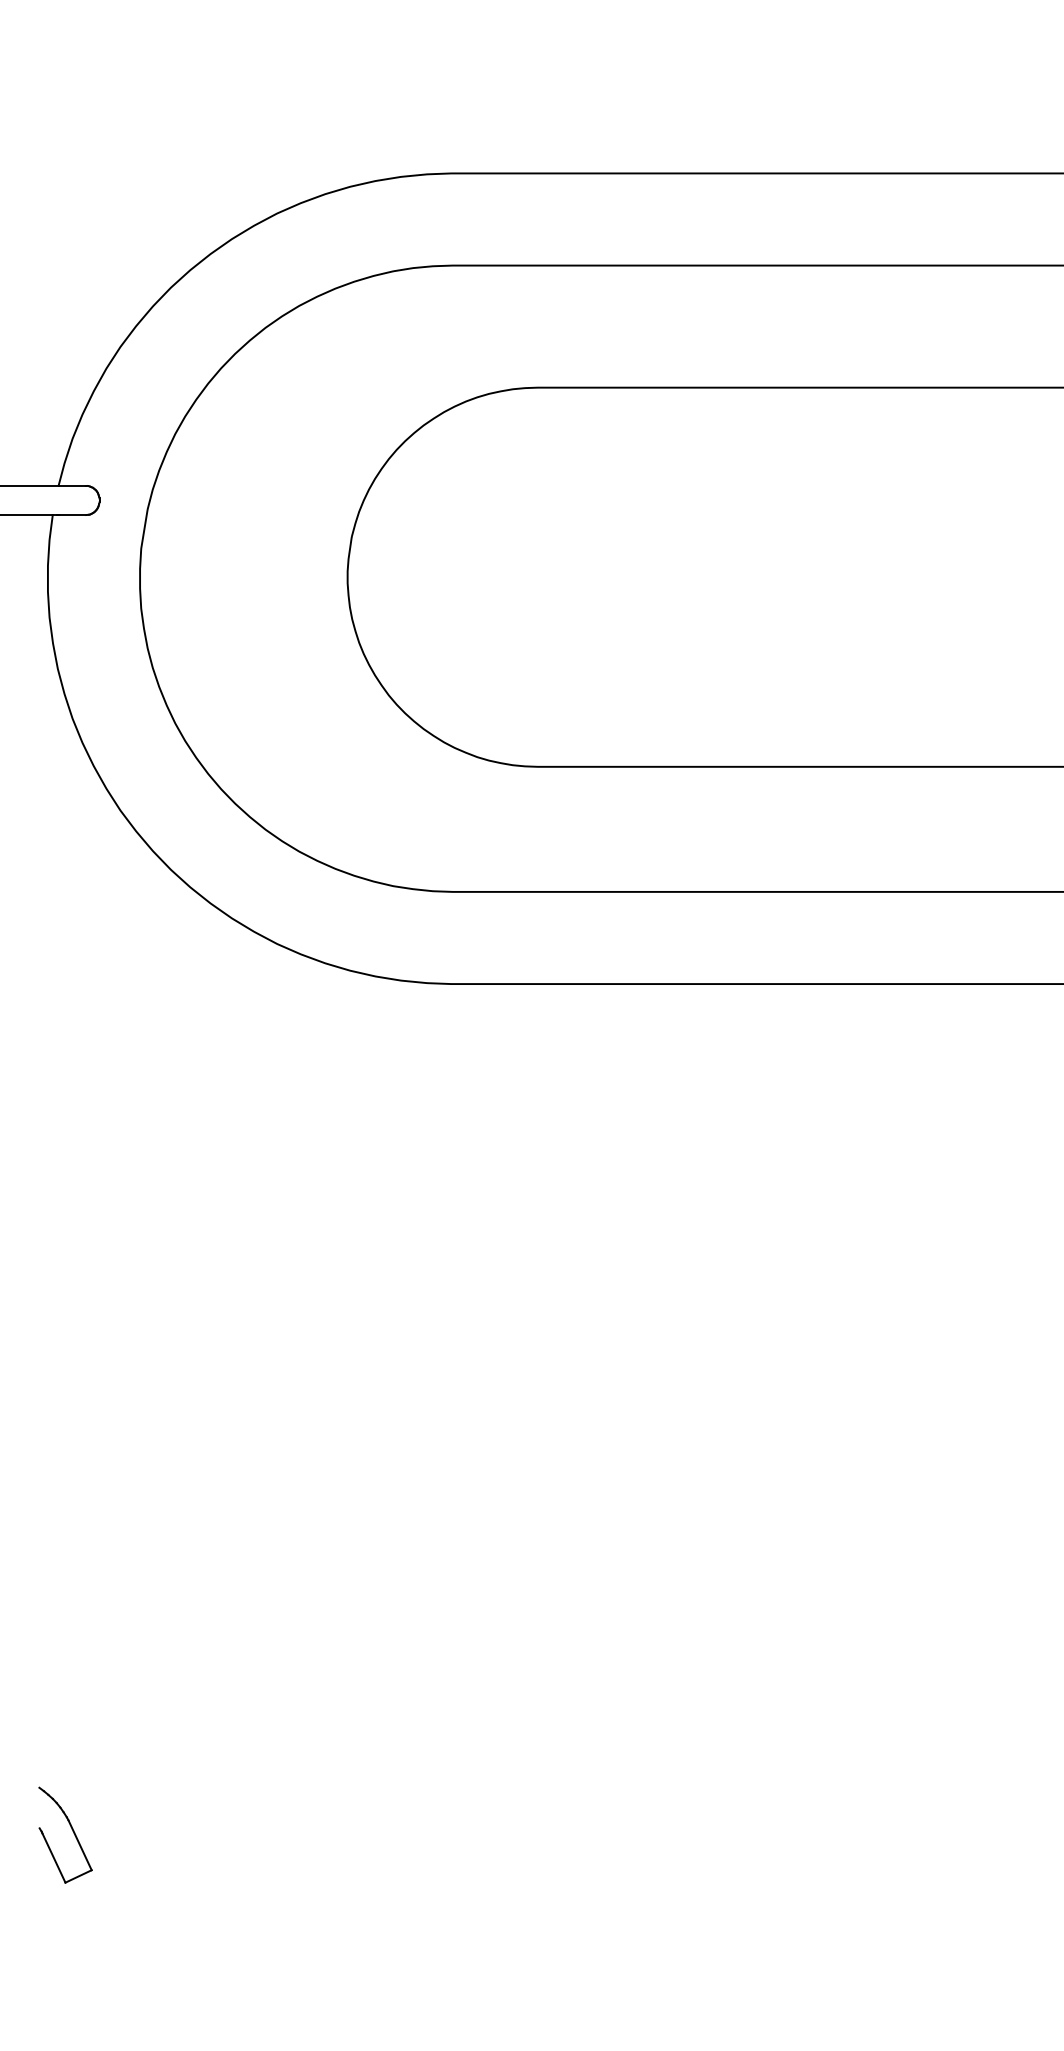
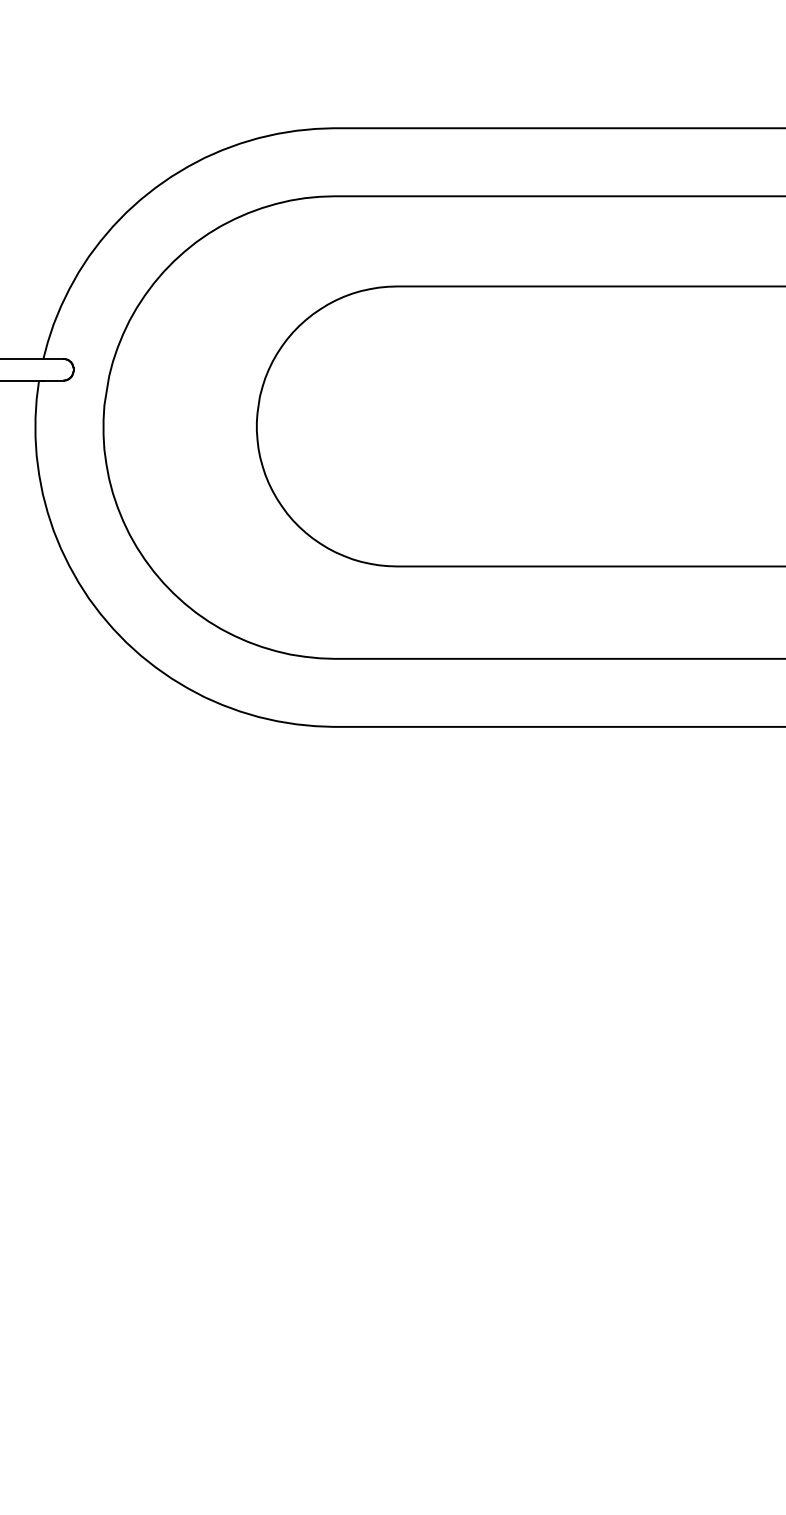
part: (72, 1831) -> (53, 1352), removed

